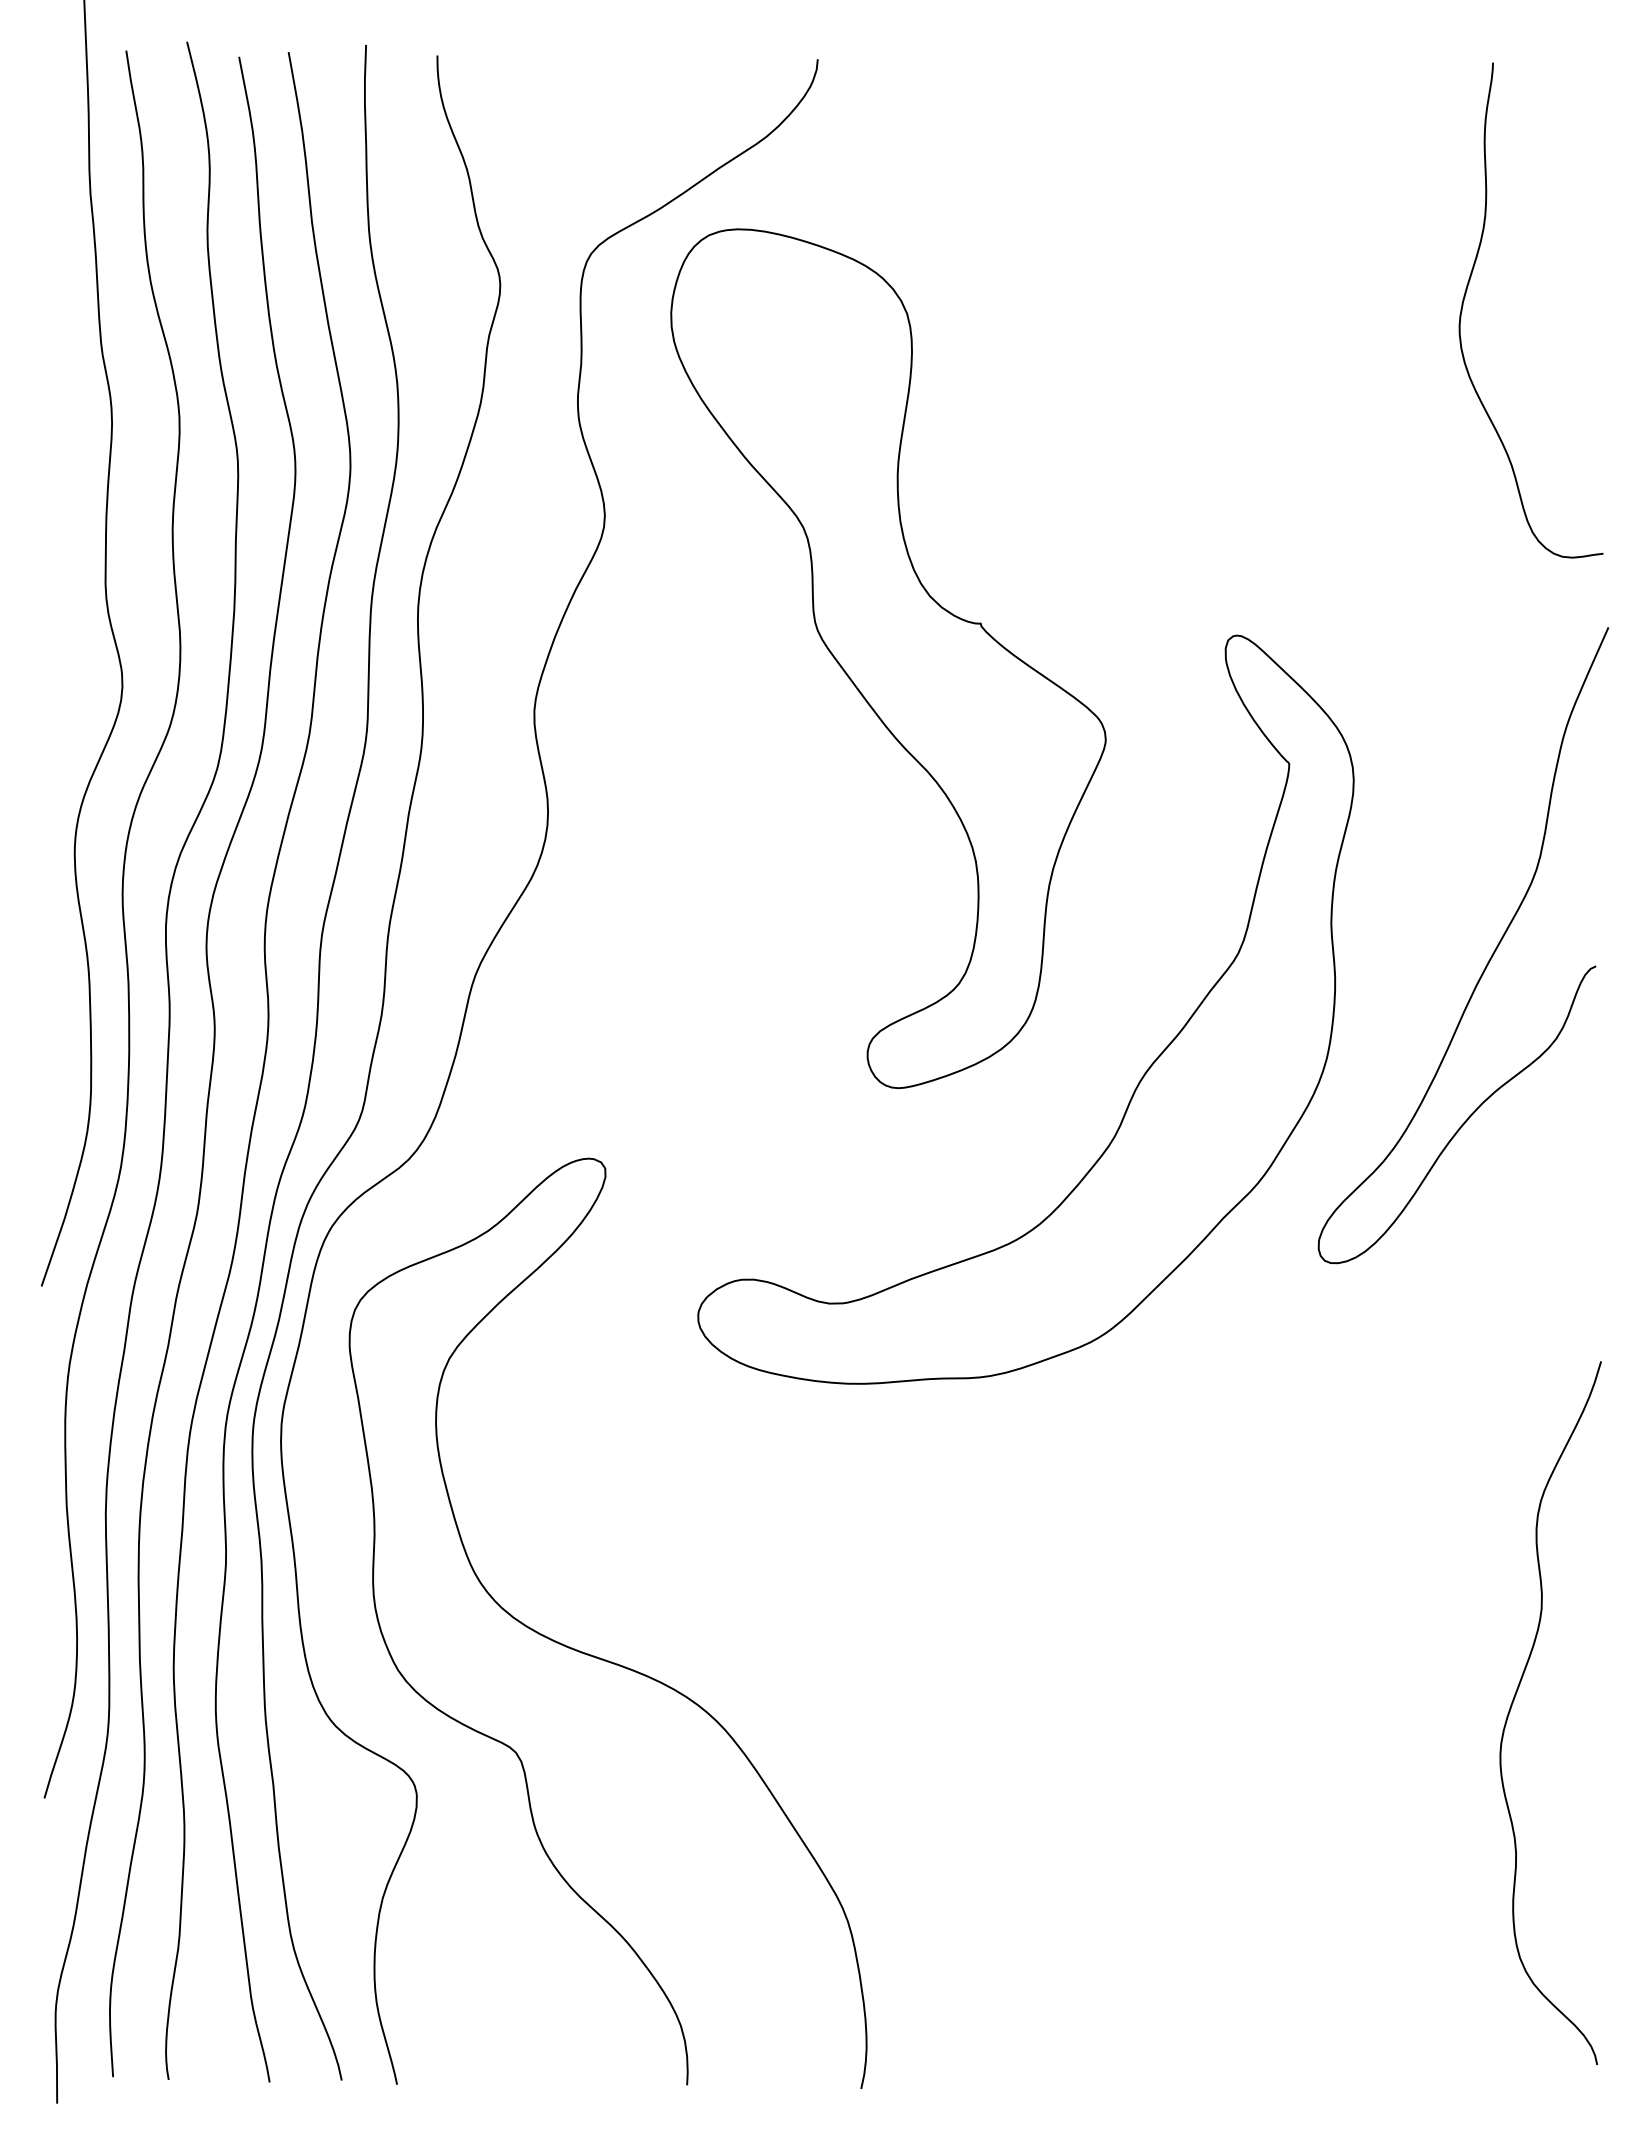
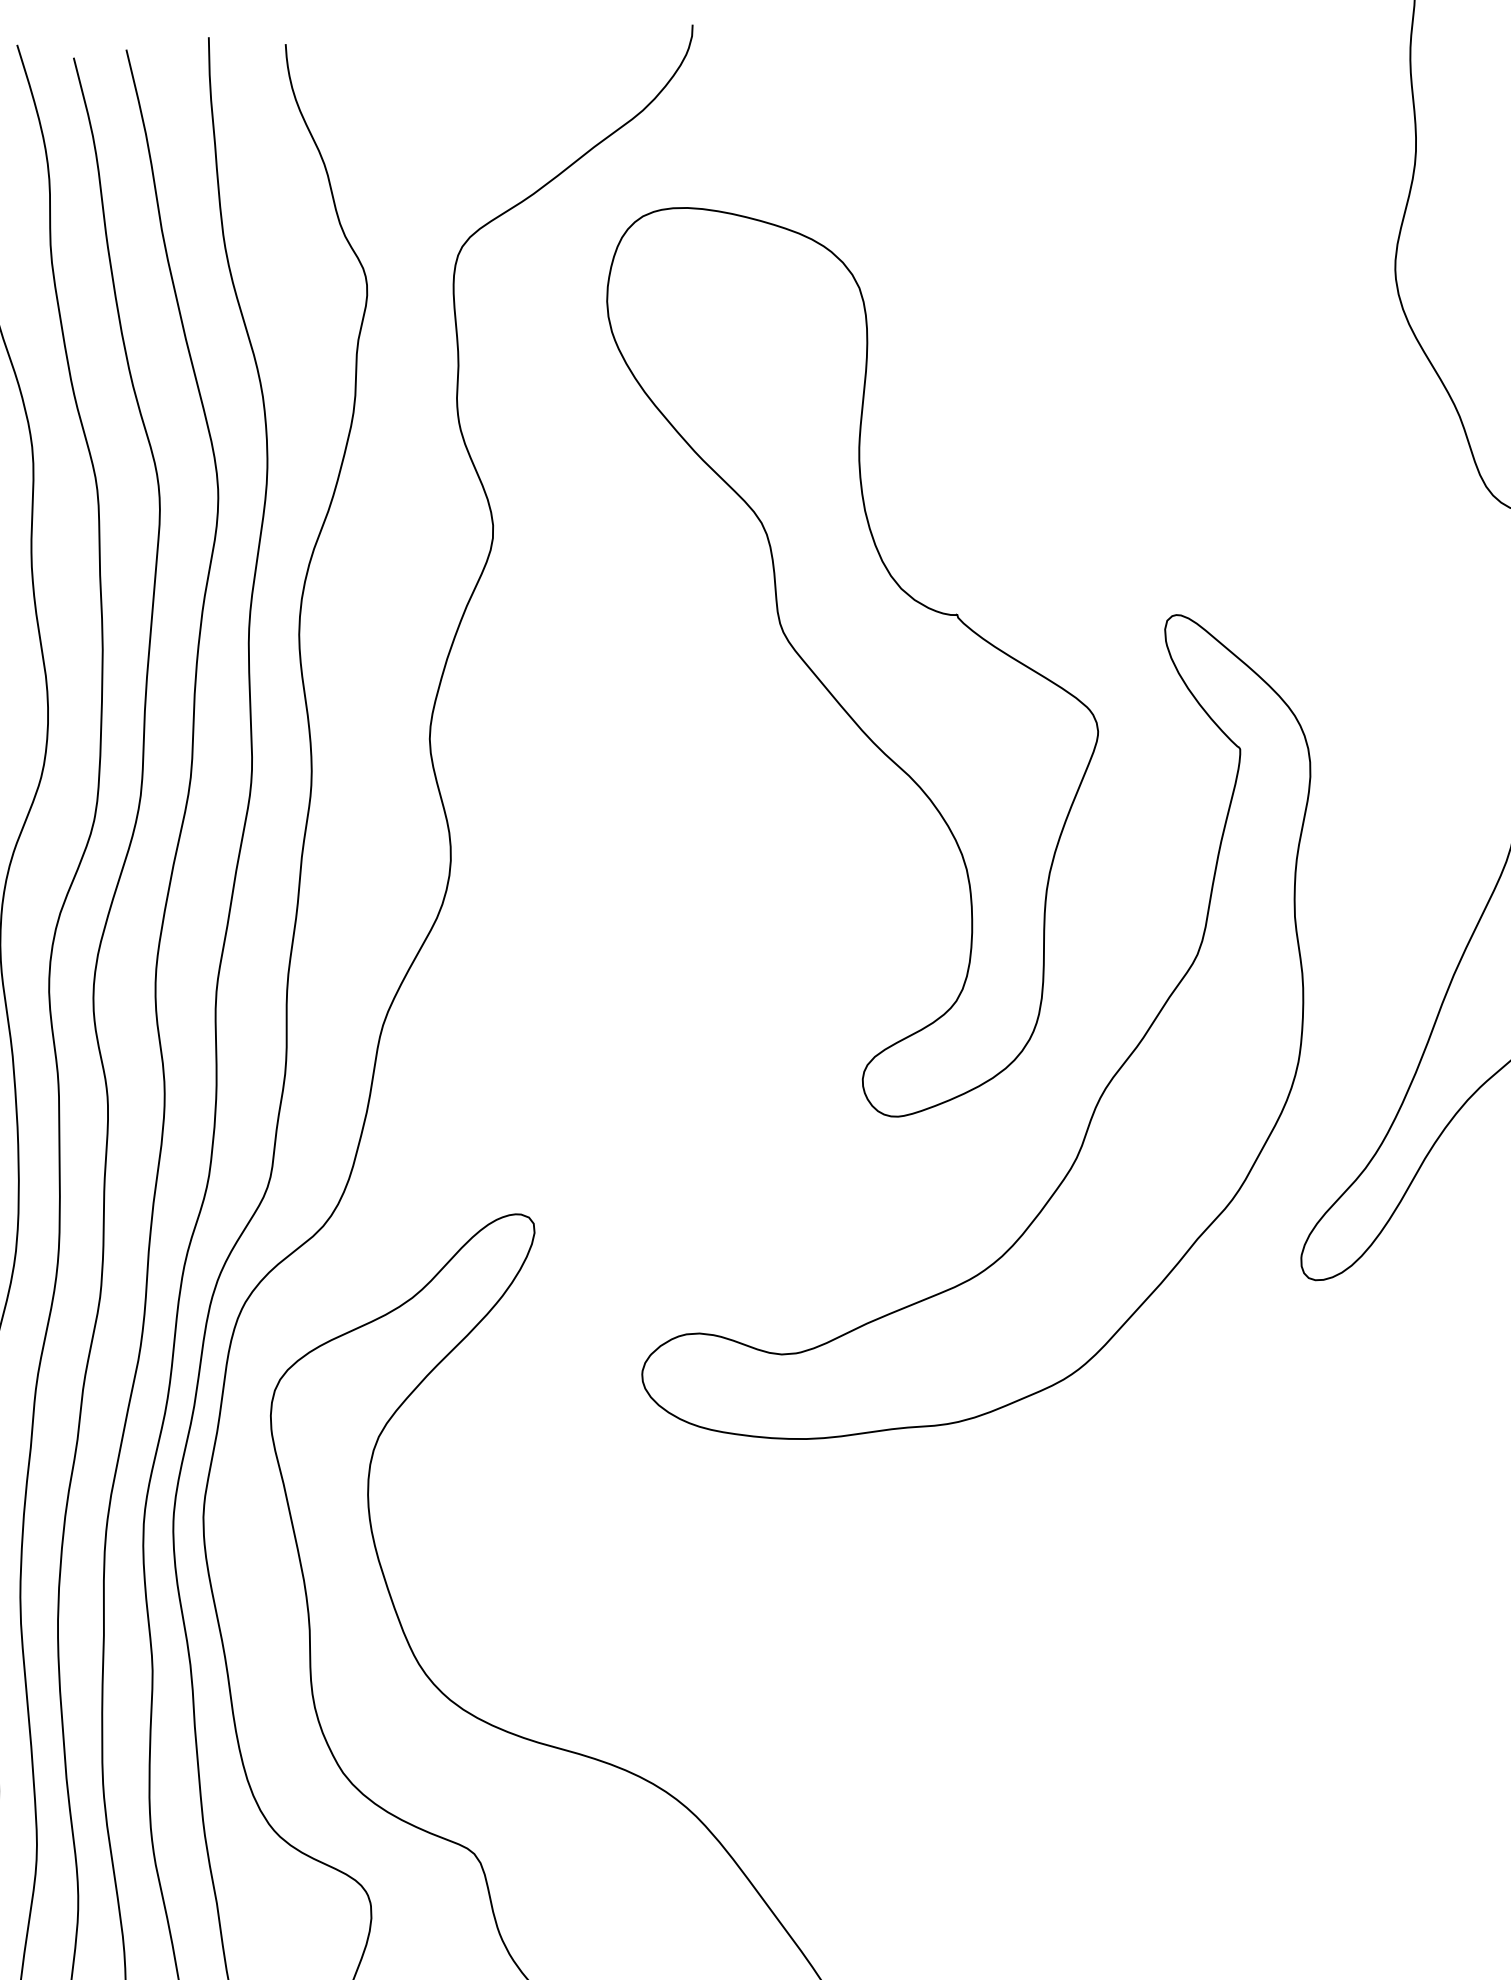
part: (888, 658) -> (860, 657), moved

